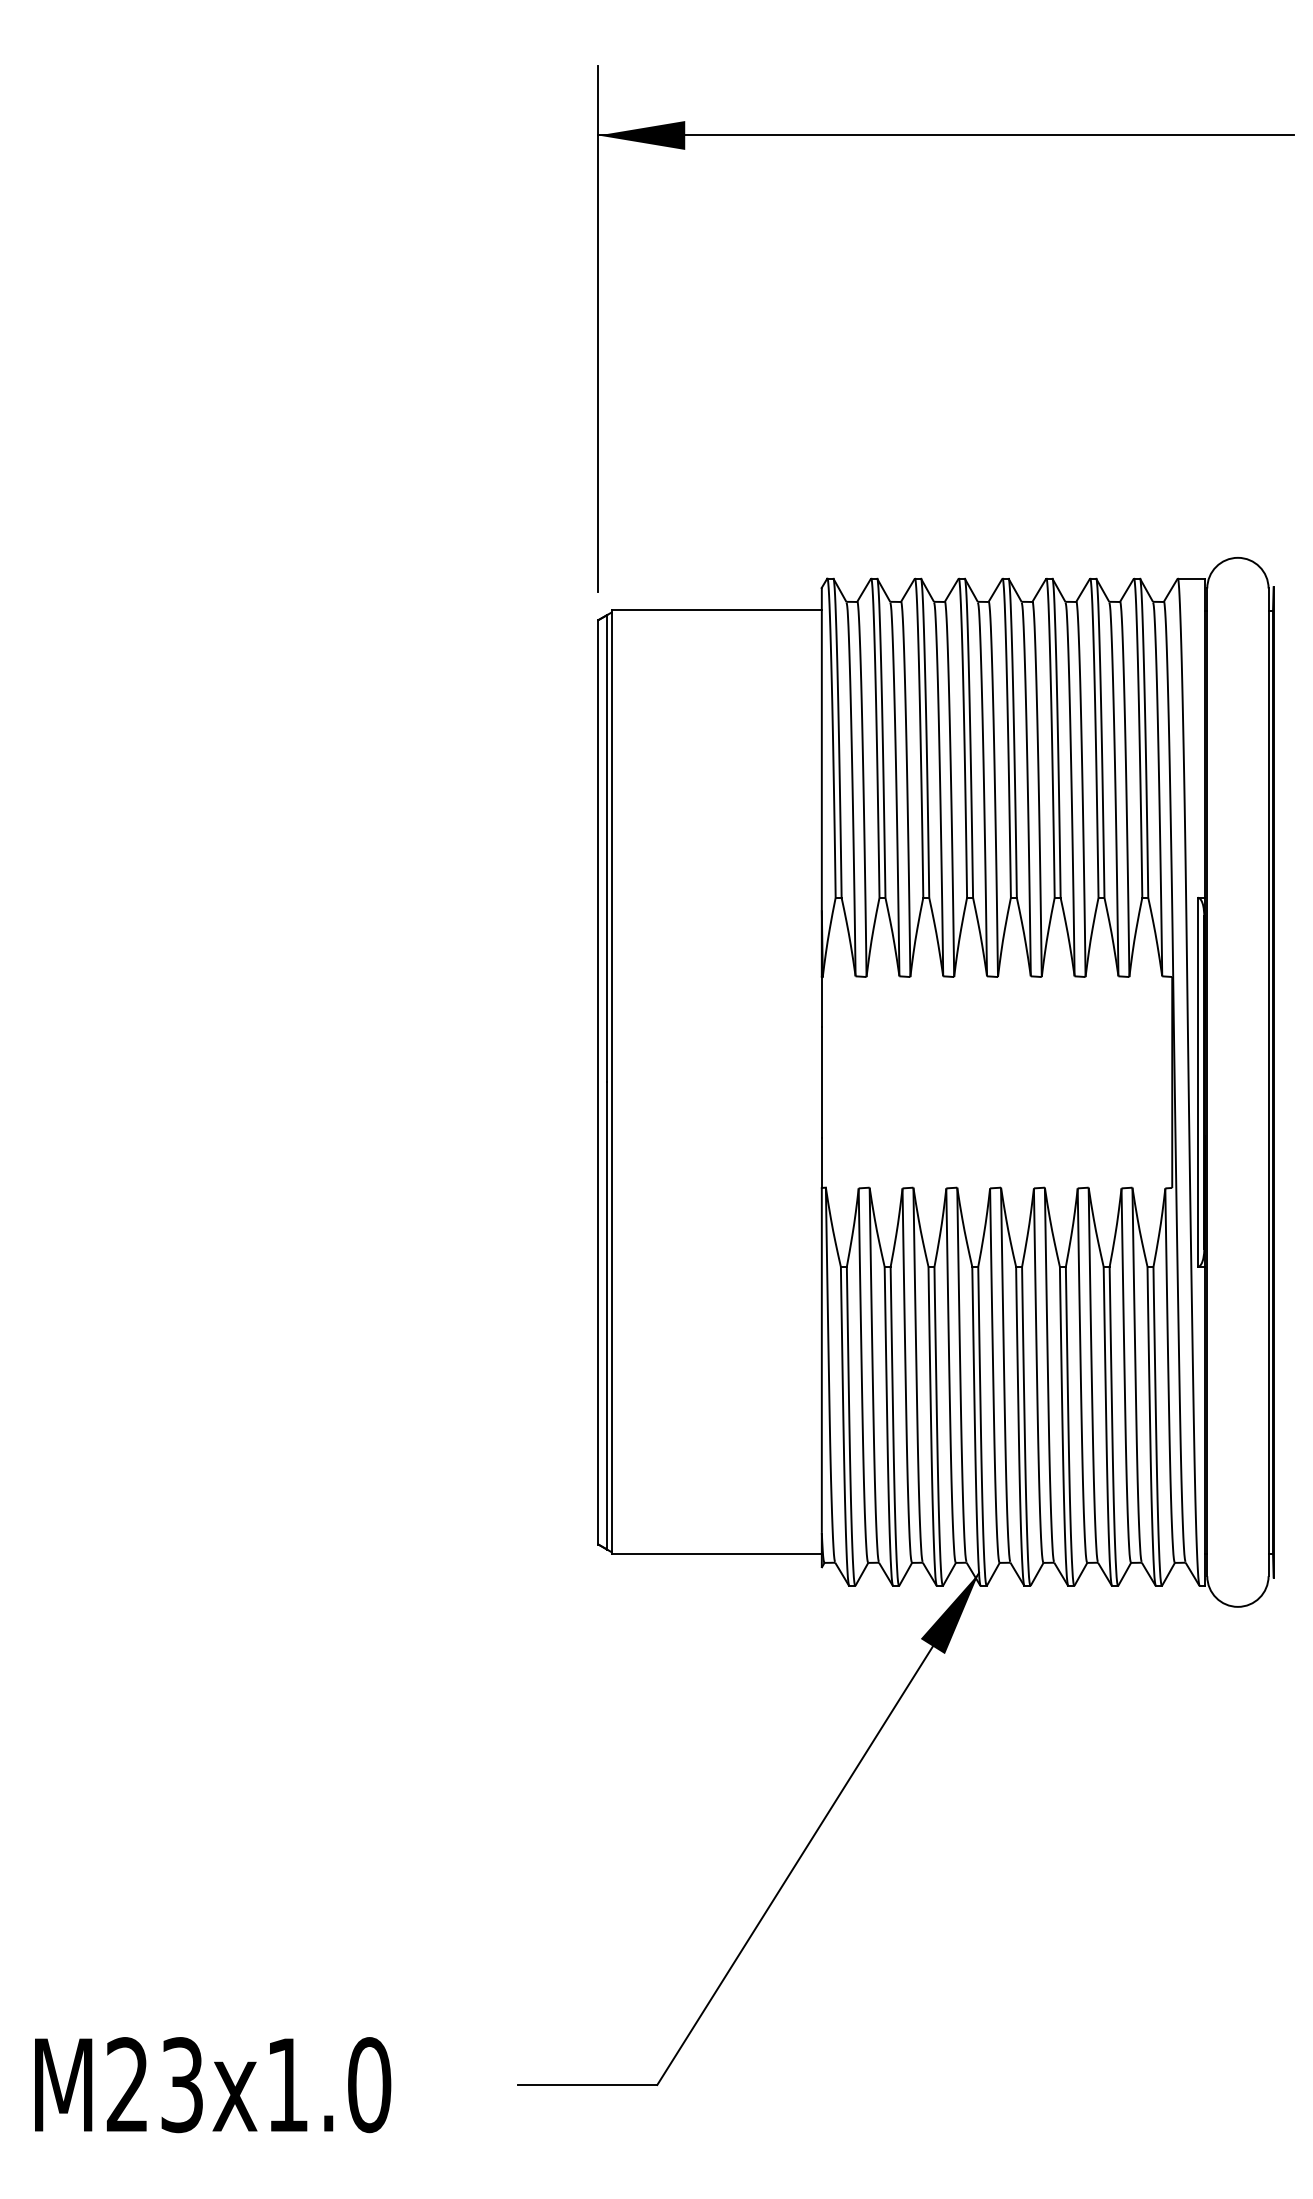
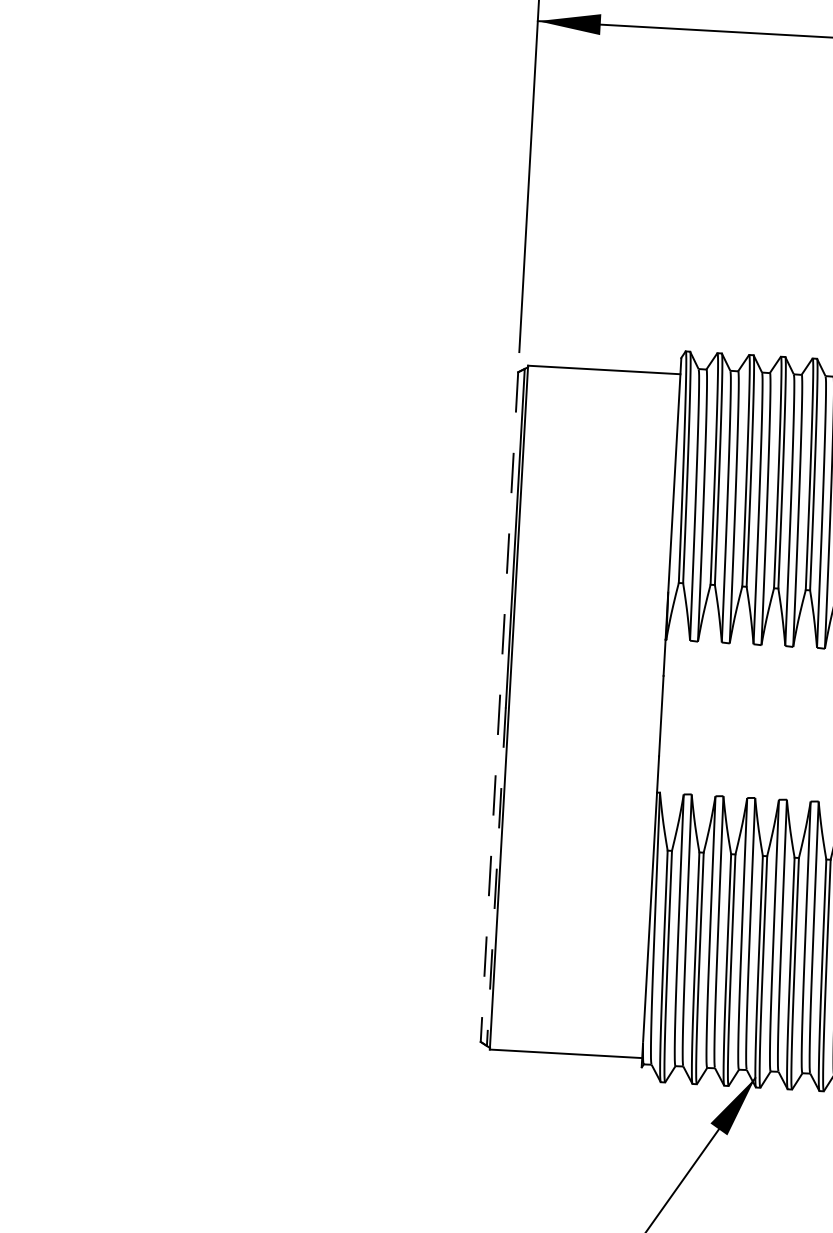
line: (598, 1082) -> (499, 707), solid -> dashed
line: (607, 1315) -> (496, 876), solid -> dashed

